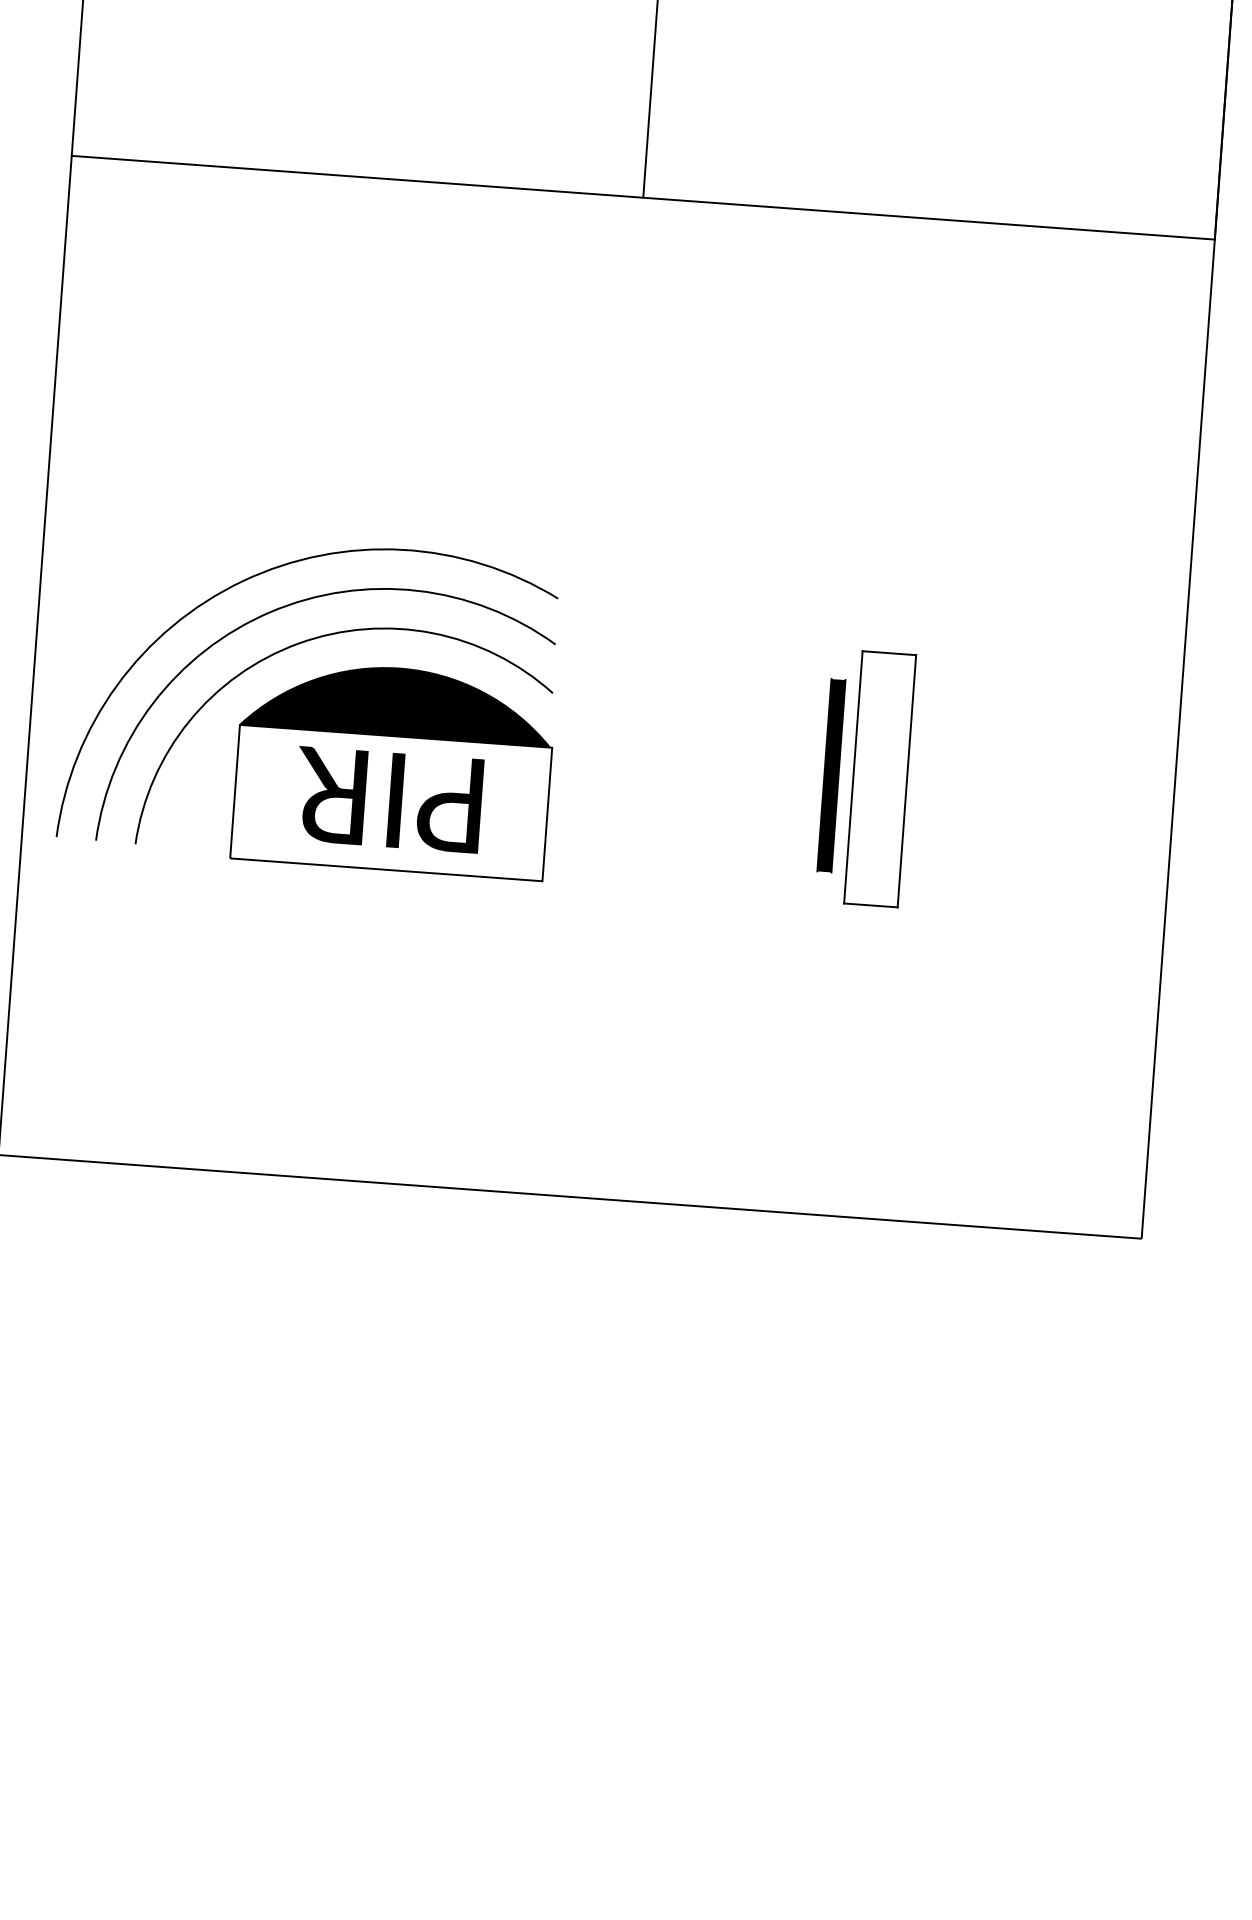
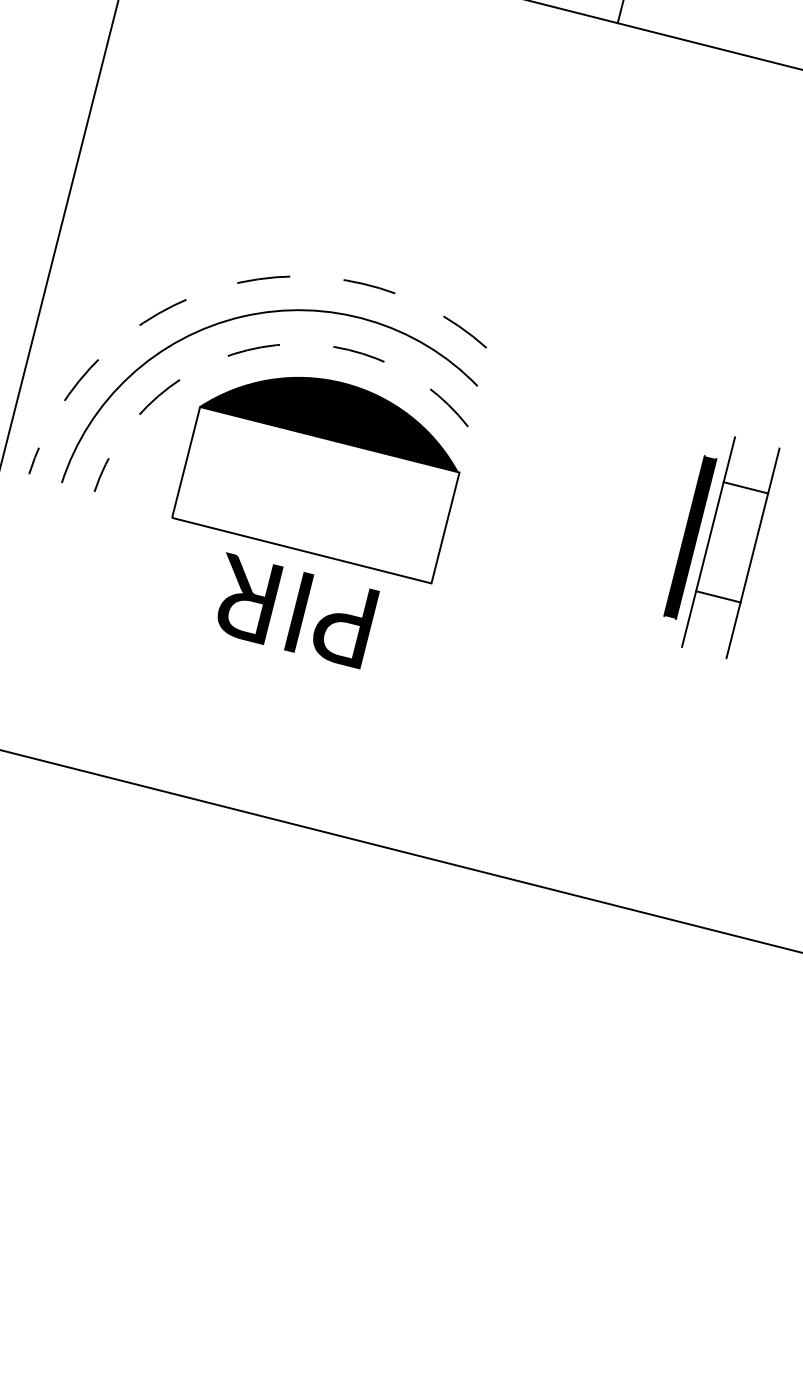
arc: (242, 581) -> (223, 286), solid -> dashed
arc: (298, 643) -> (261, 347), solid -> dashed
line: (889, 653) -> (745, 488), moved
text: (391, 799) -> (295, 610), moved
line: (870, 905) -> (718, 596), moved

